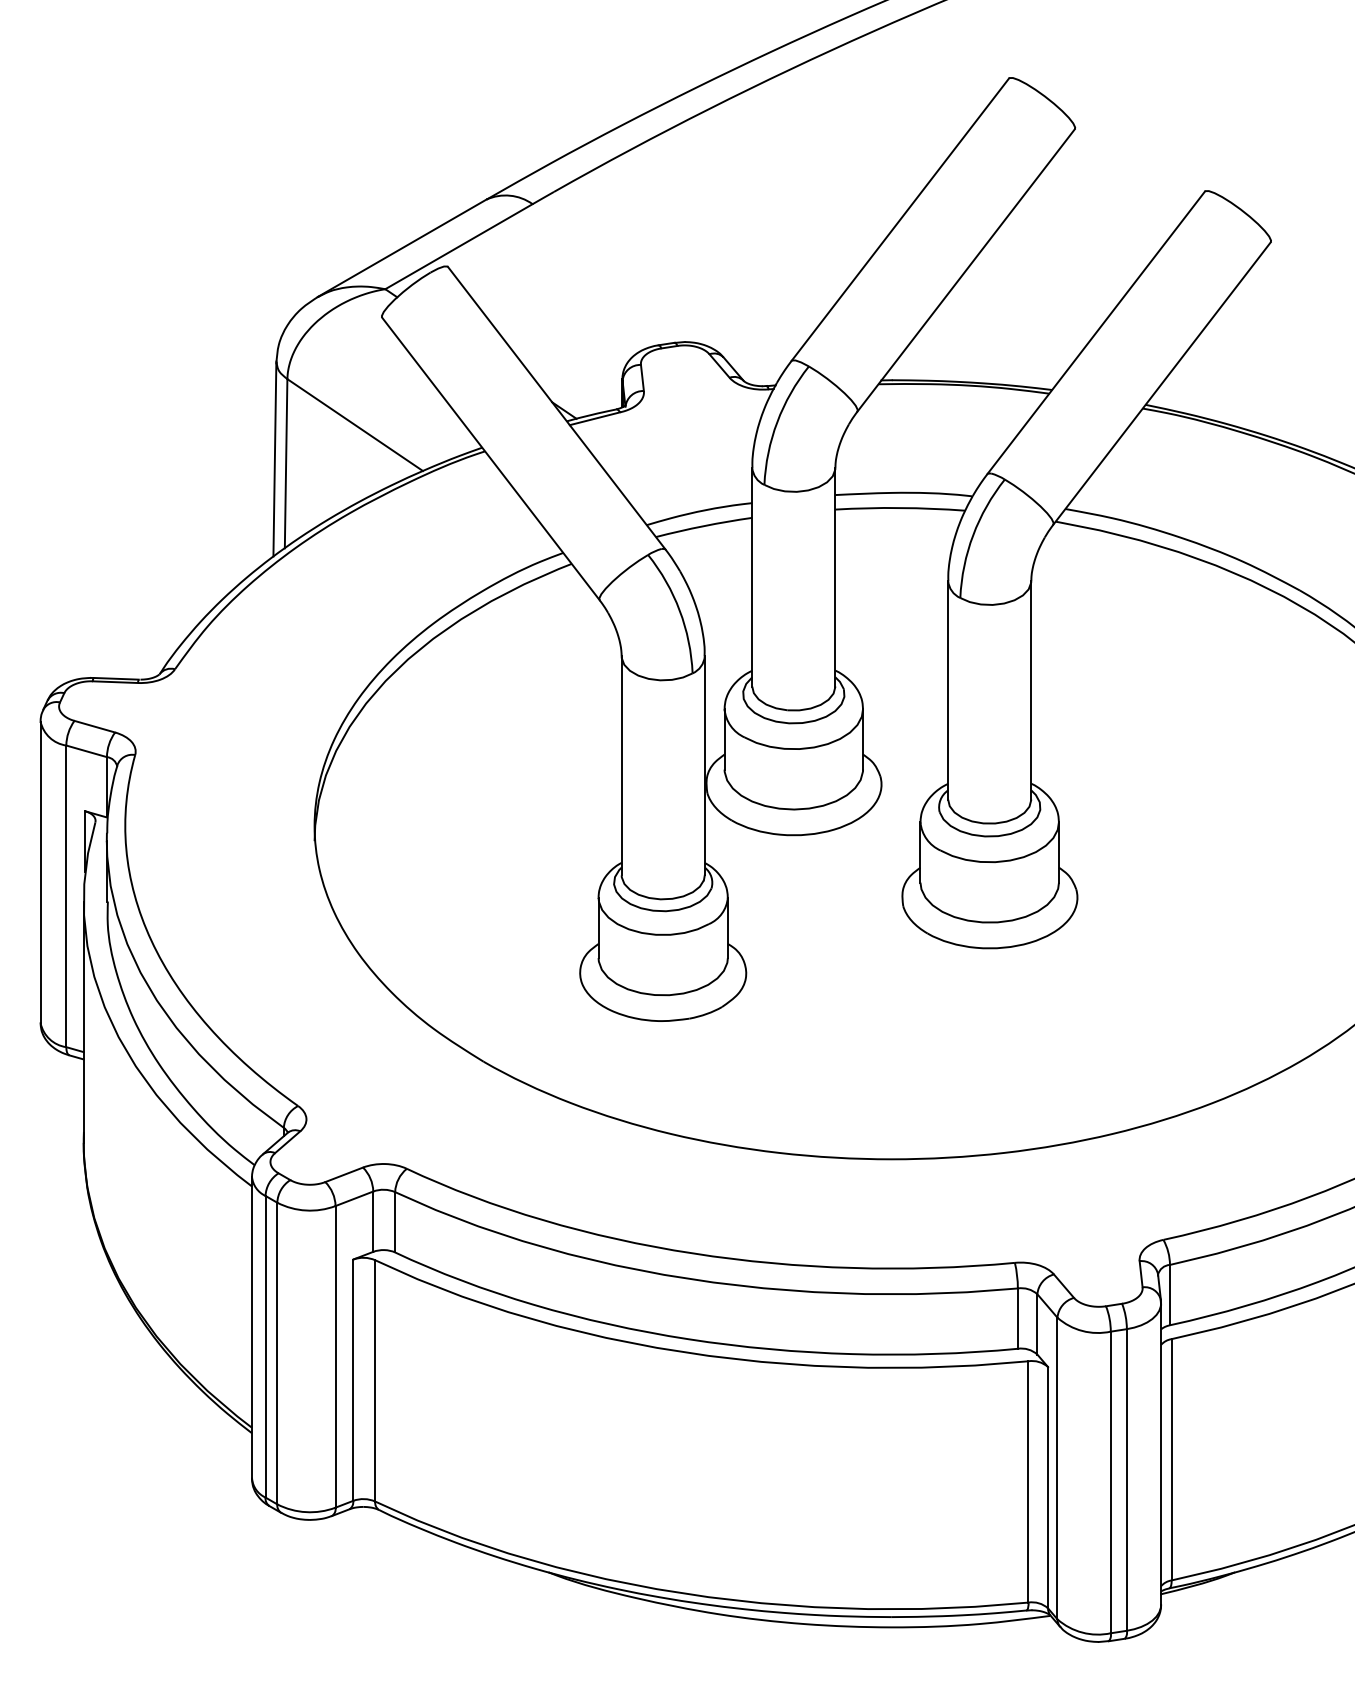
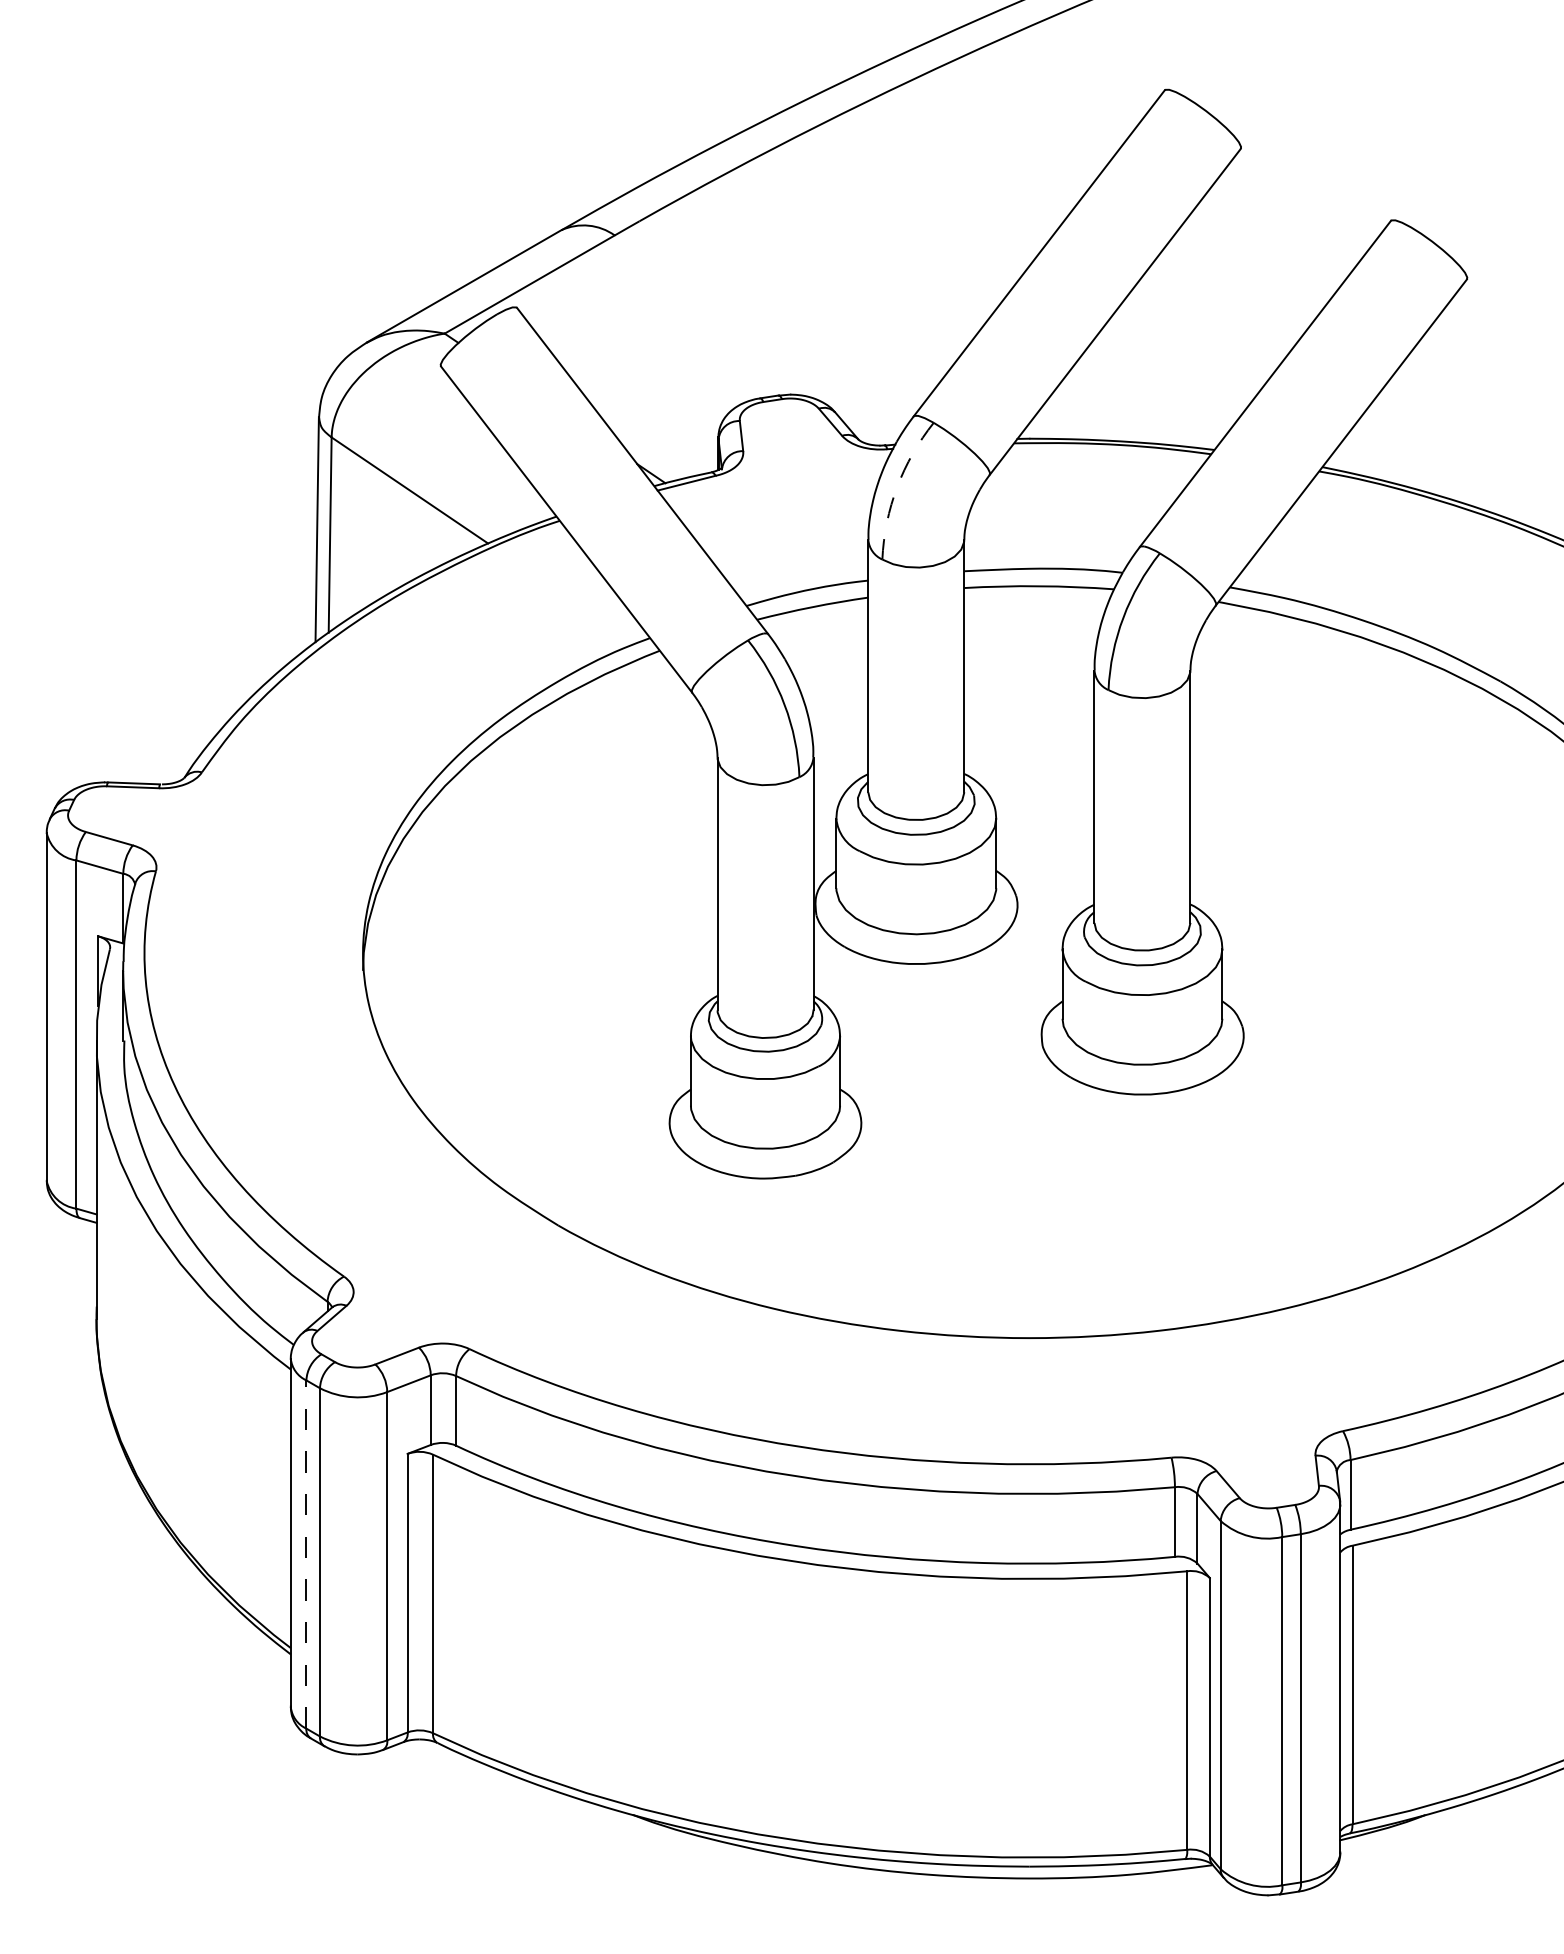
arc: (777, 422) -> (897, 487), solid -> dashed
line: (265, 1346) -> (306, 1554), solid -> dashed

